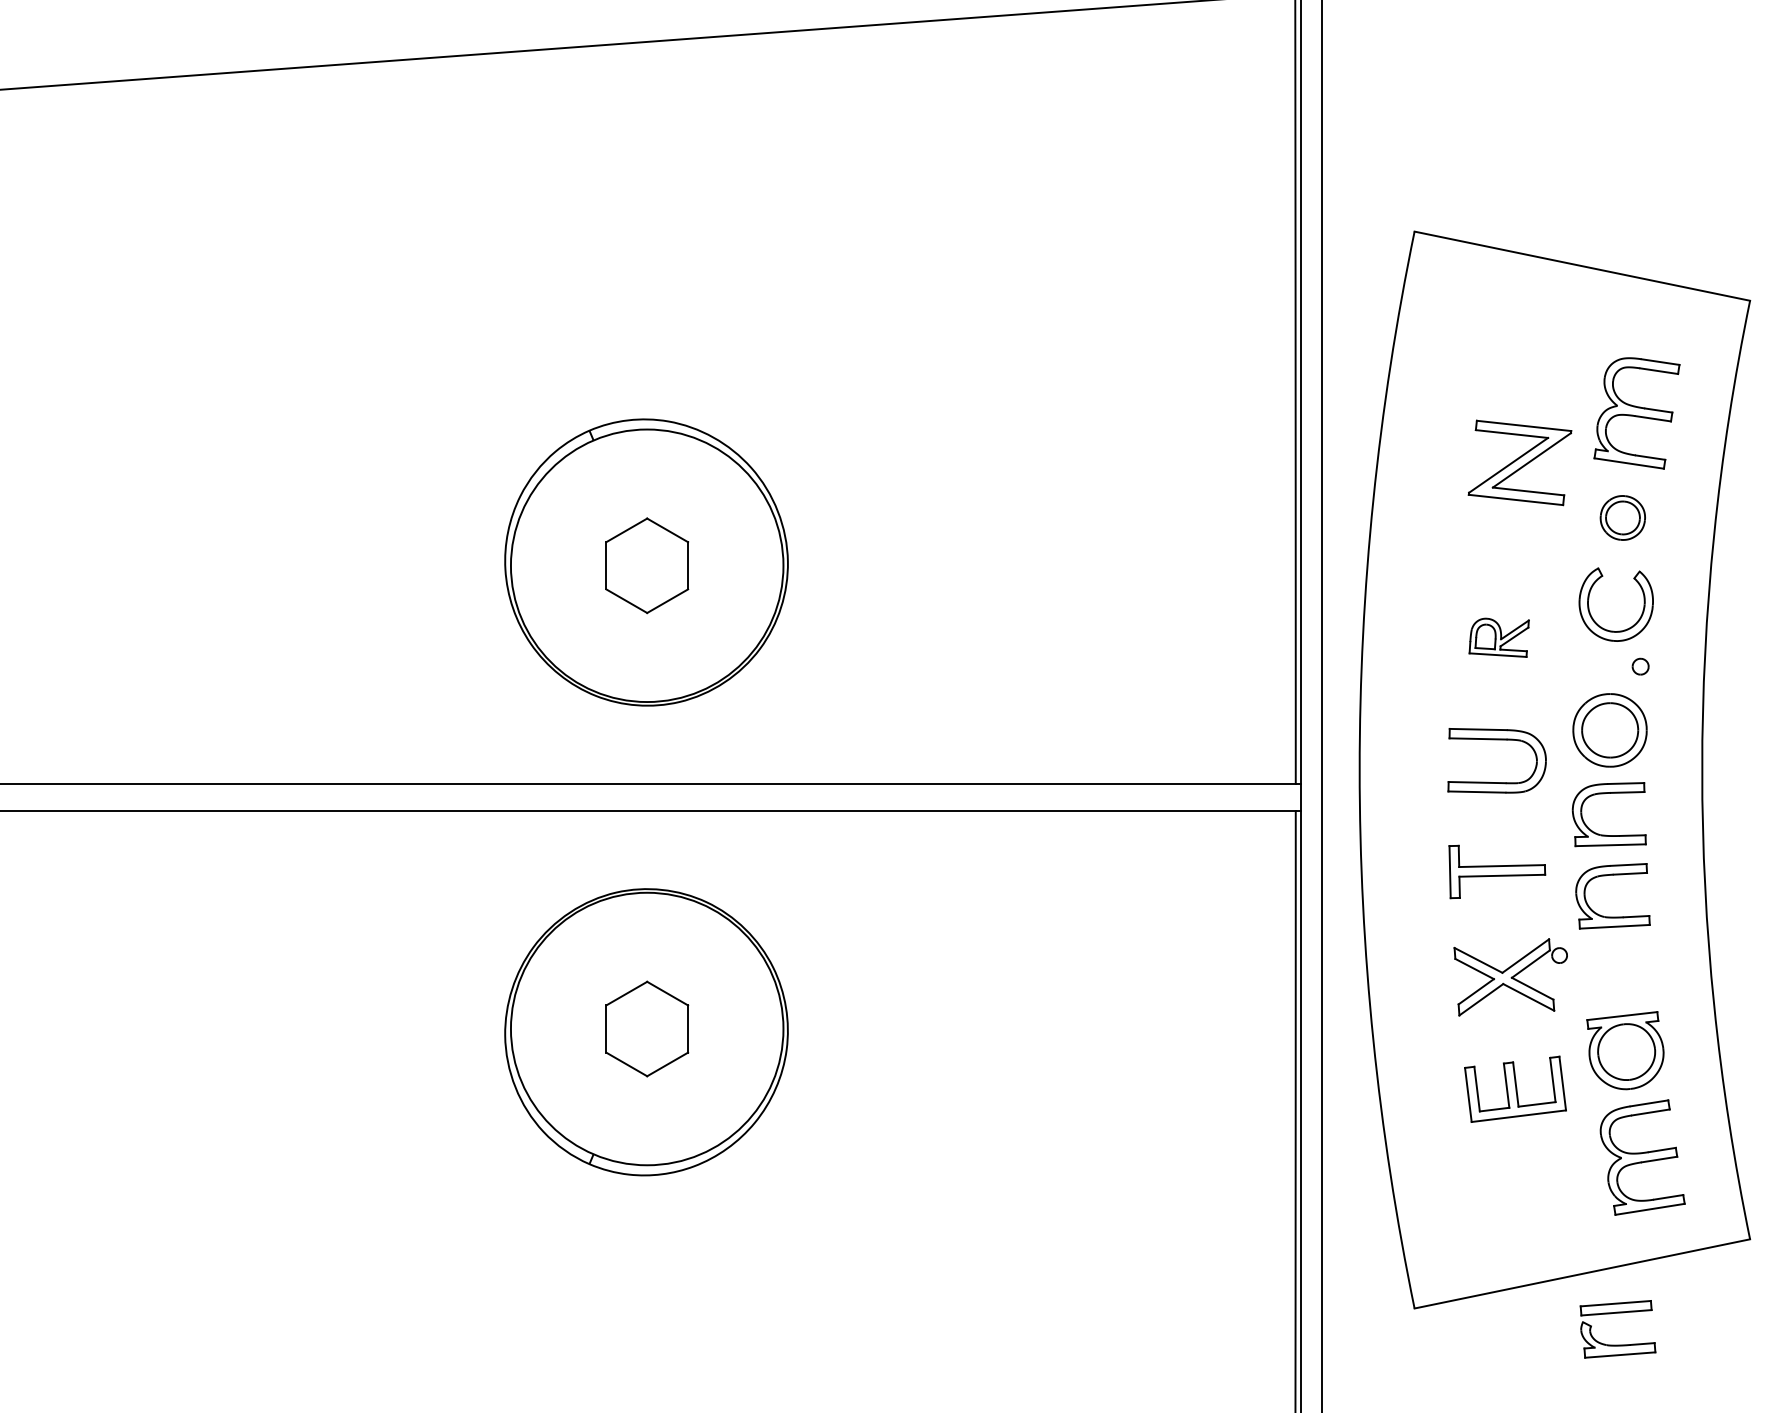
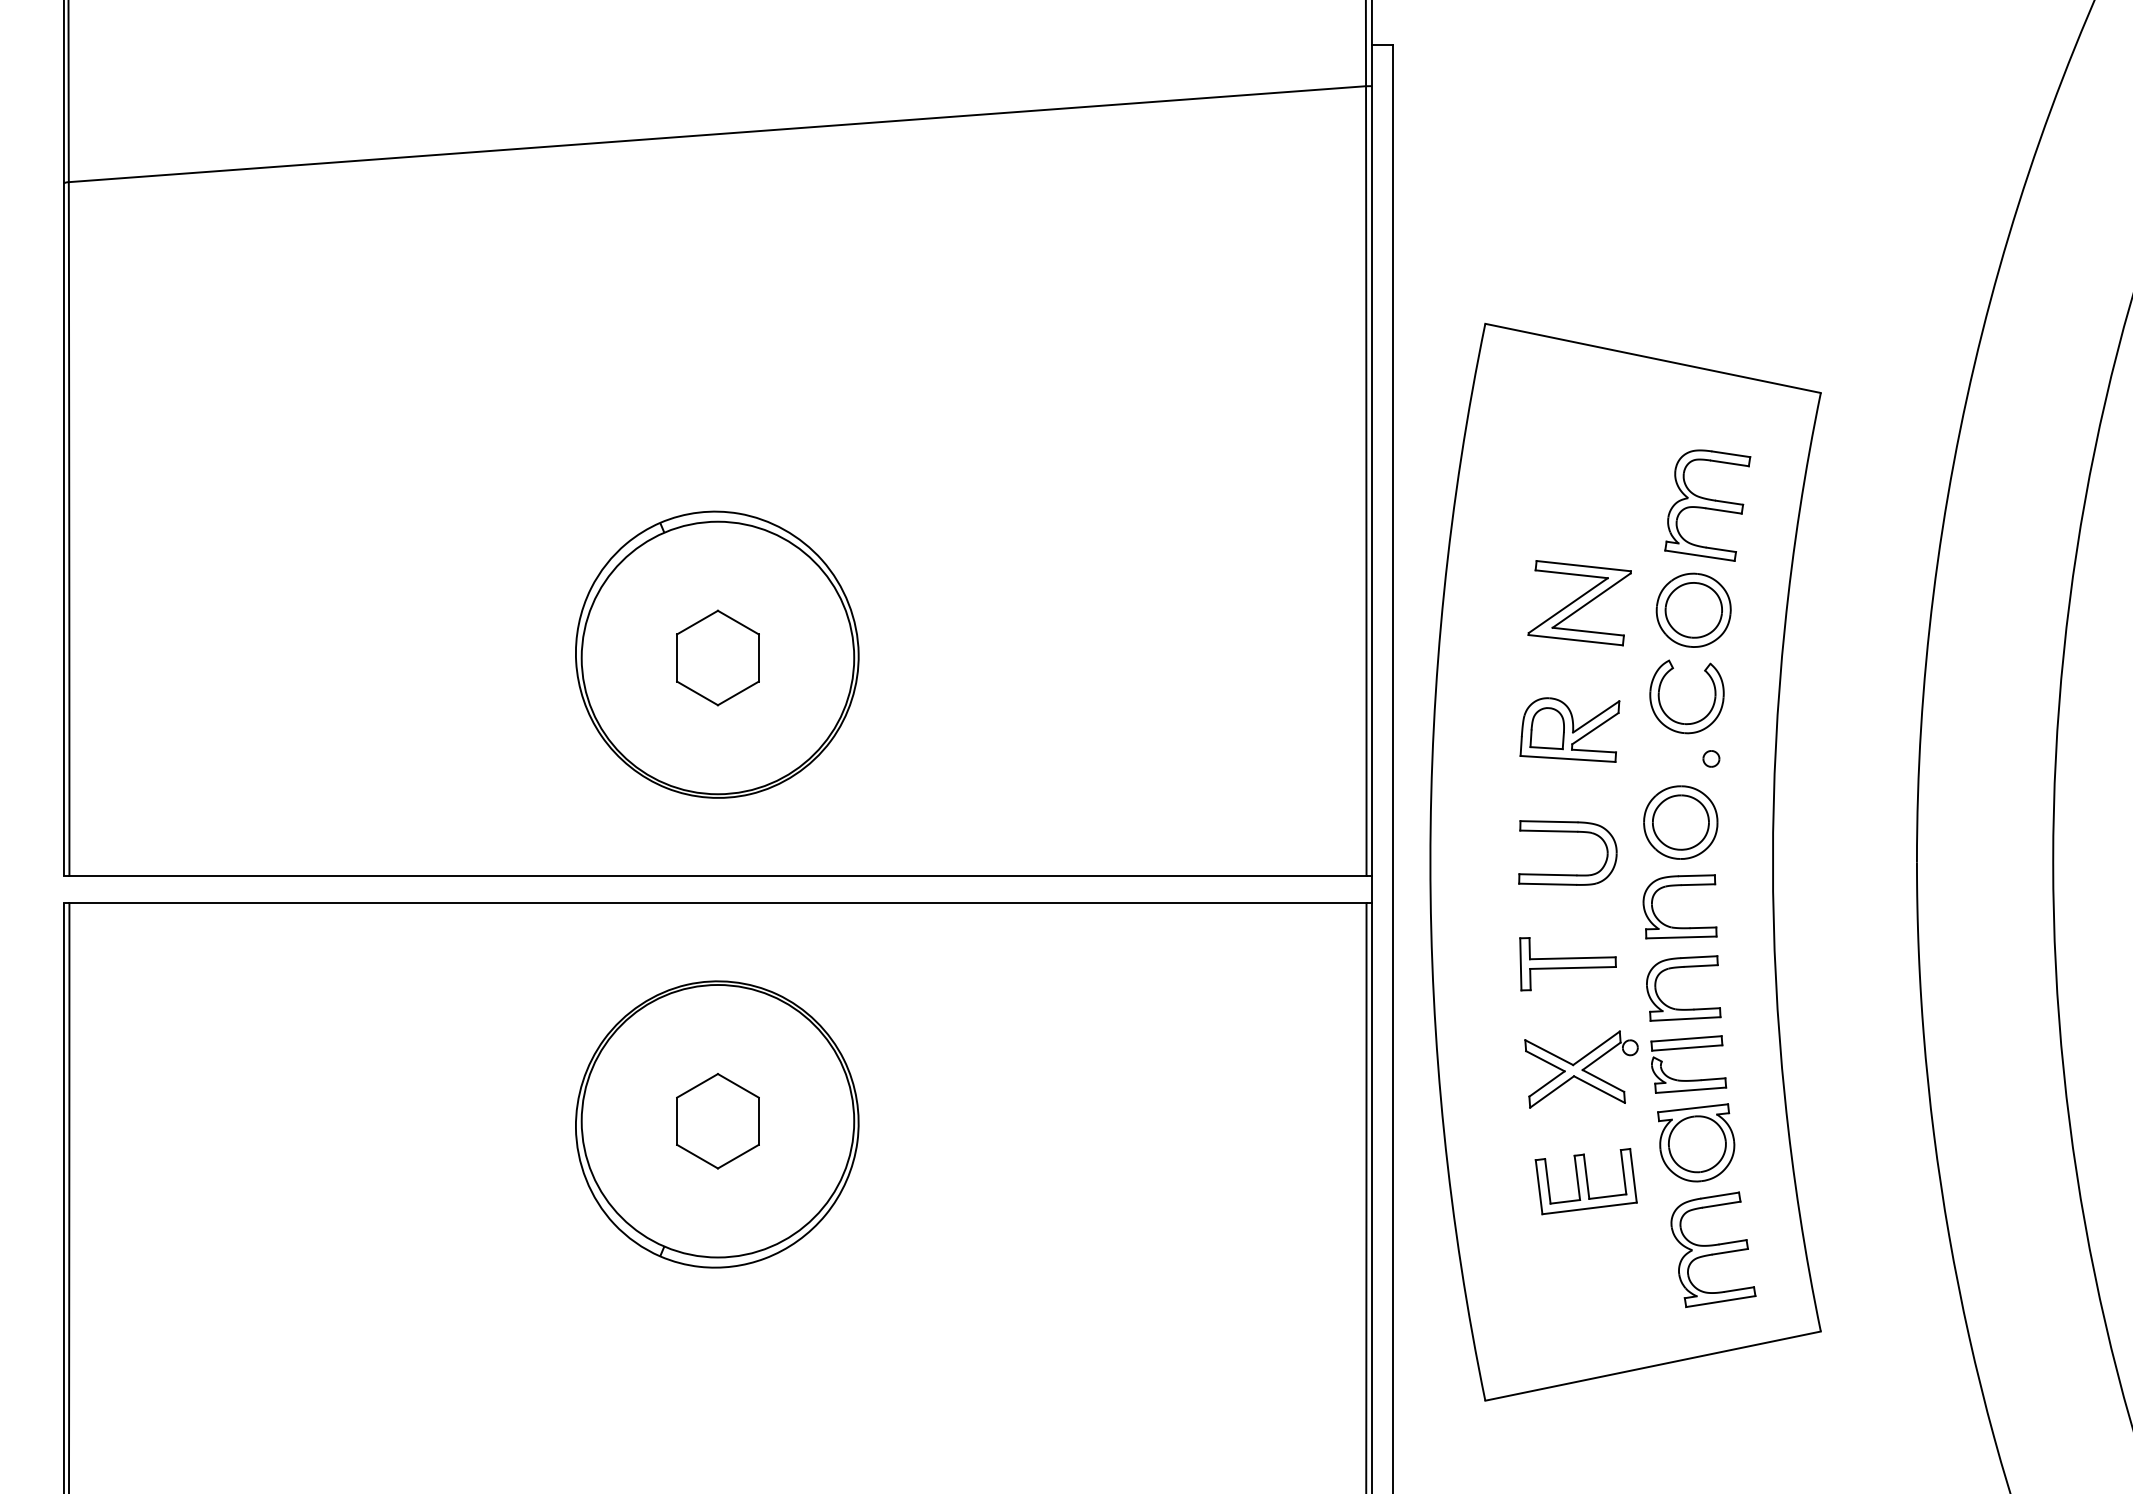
part: (1519, 463) -> (1579, 603), moved
part: (1622, 517) -> (1693, 609), size x1.67
part: (1498, 637) -> (1569, 729), size x1.67
part: (1619, 1344) -> (1690, 1079), moved

